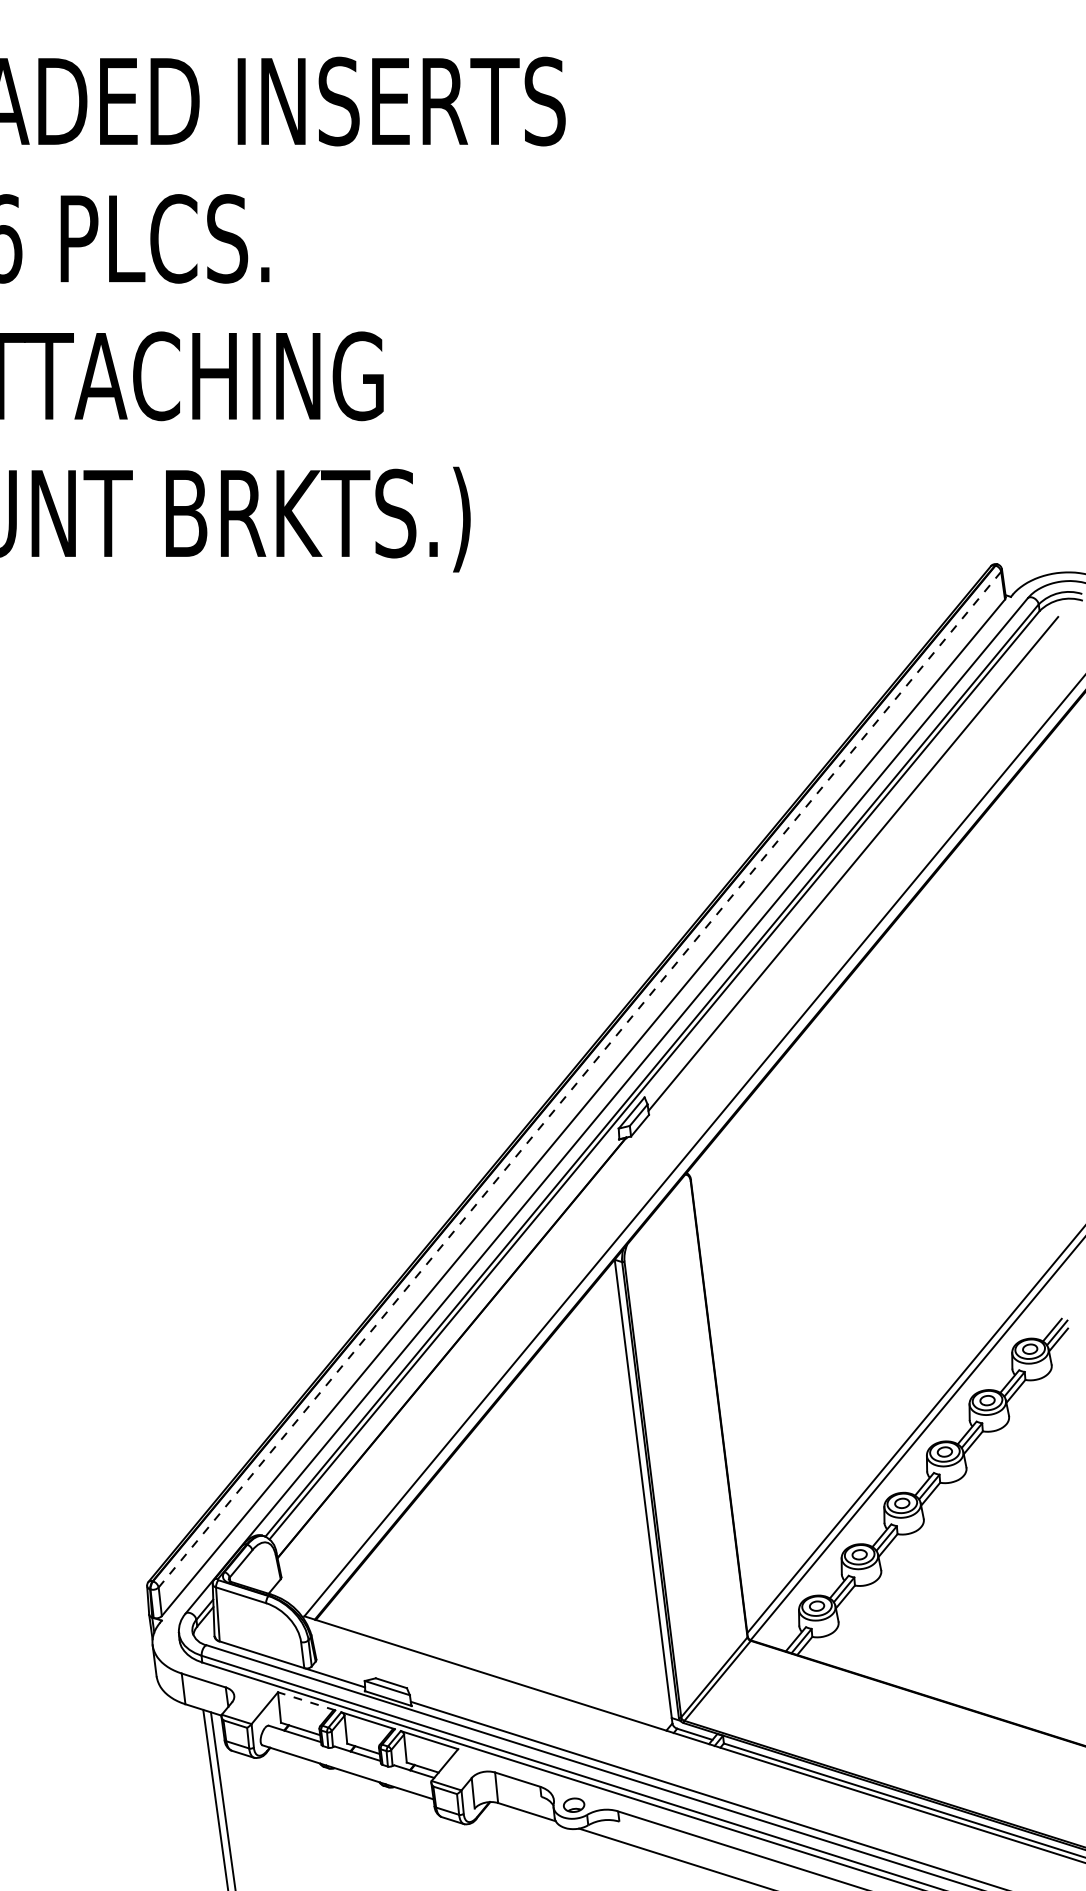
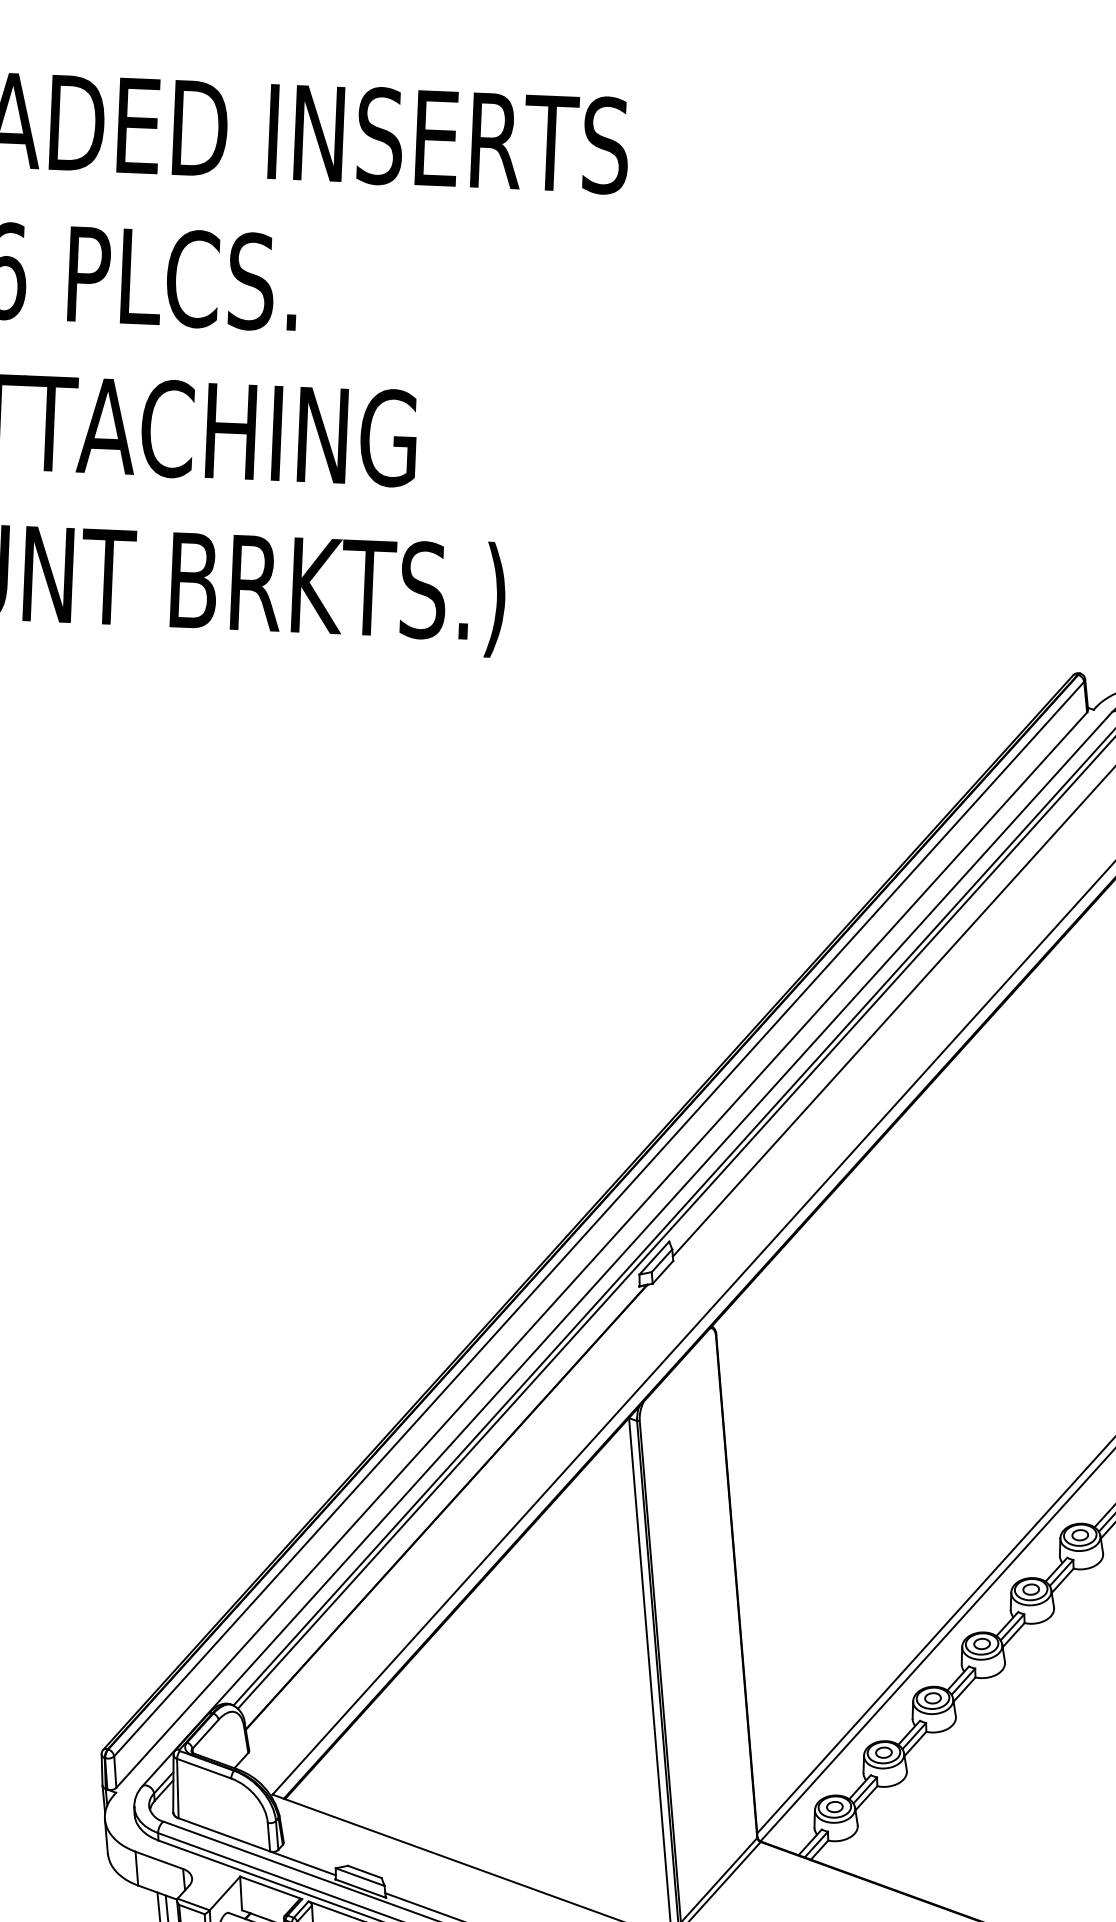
line: (579, 1079) -> (598, 1218), dashed -> solid
line: (306, 1701) -> (270, 1888), dashed -> solid

